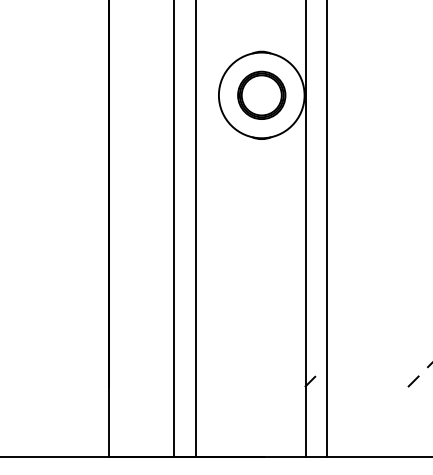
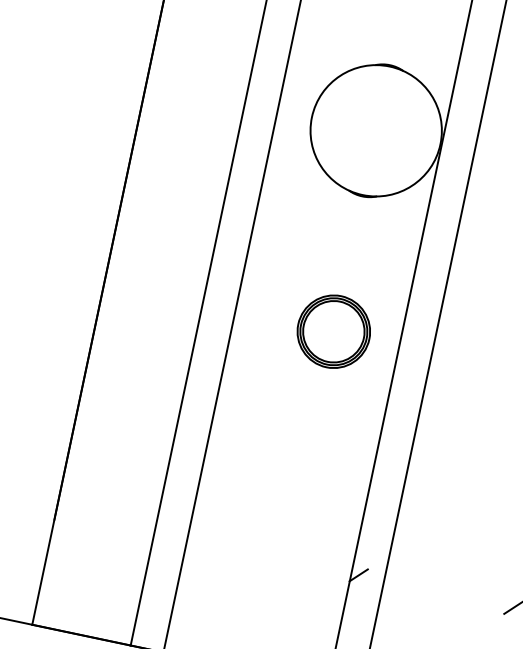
part: (261, 94) -> (333, 330), moved

